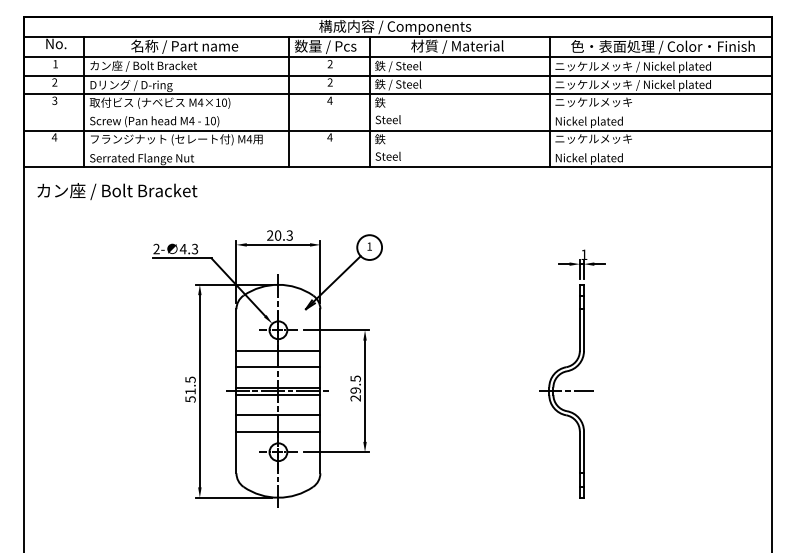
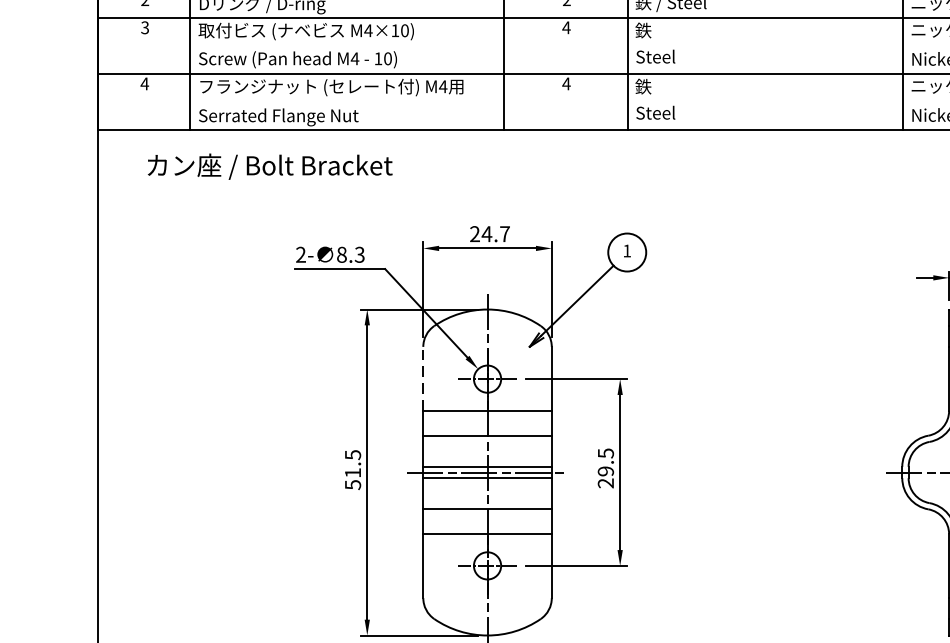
text: (117, 191) -> (270, 166), moved
text: (283, 235) -> (495, 234), 20.3 -> 24.7
text: (182, 248) -> (340, 253), 4.3 -> 8.3
line: (236, 330) -> (423, 379), solid -> dashed

